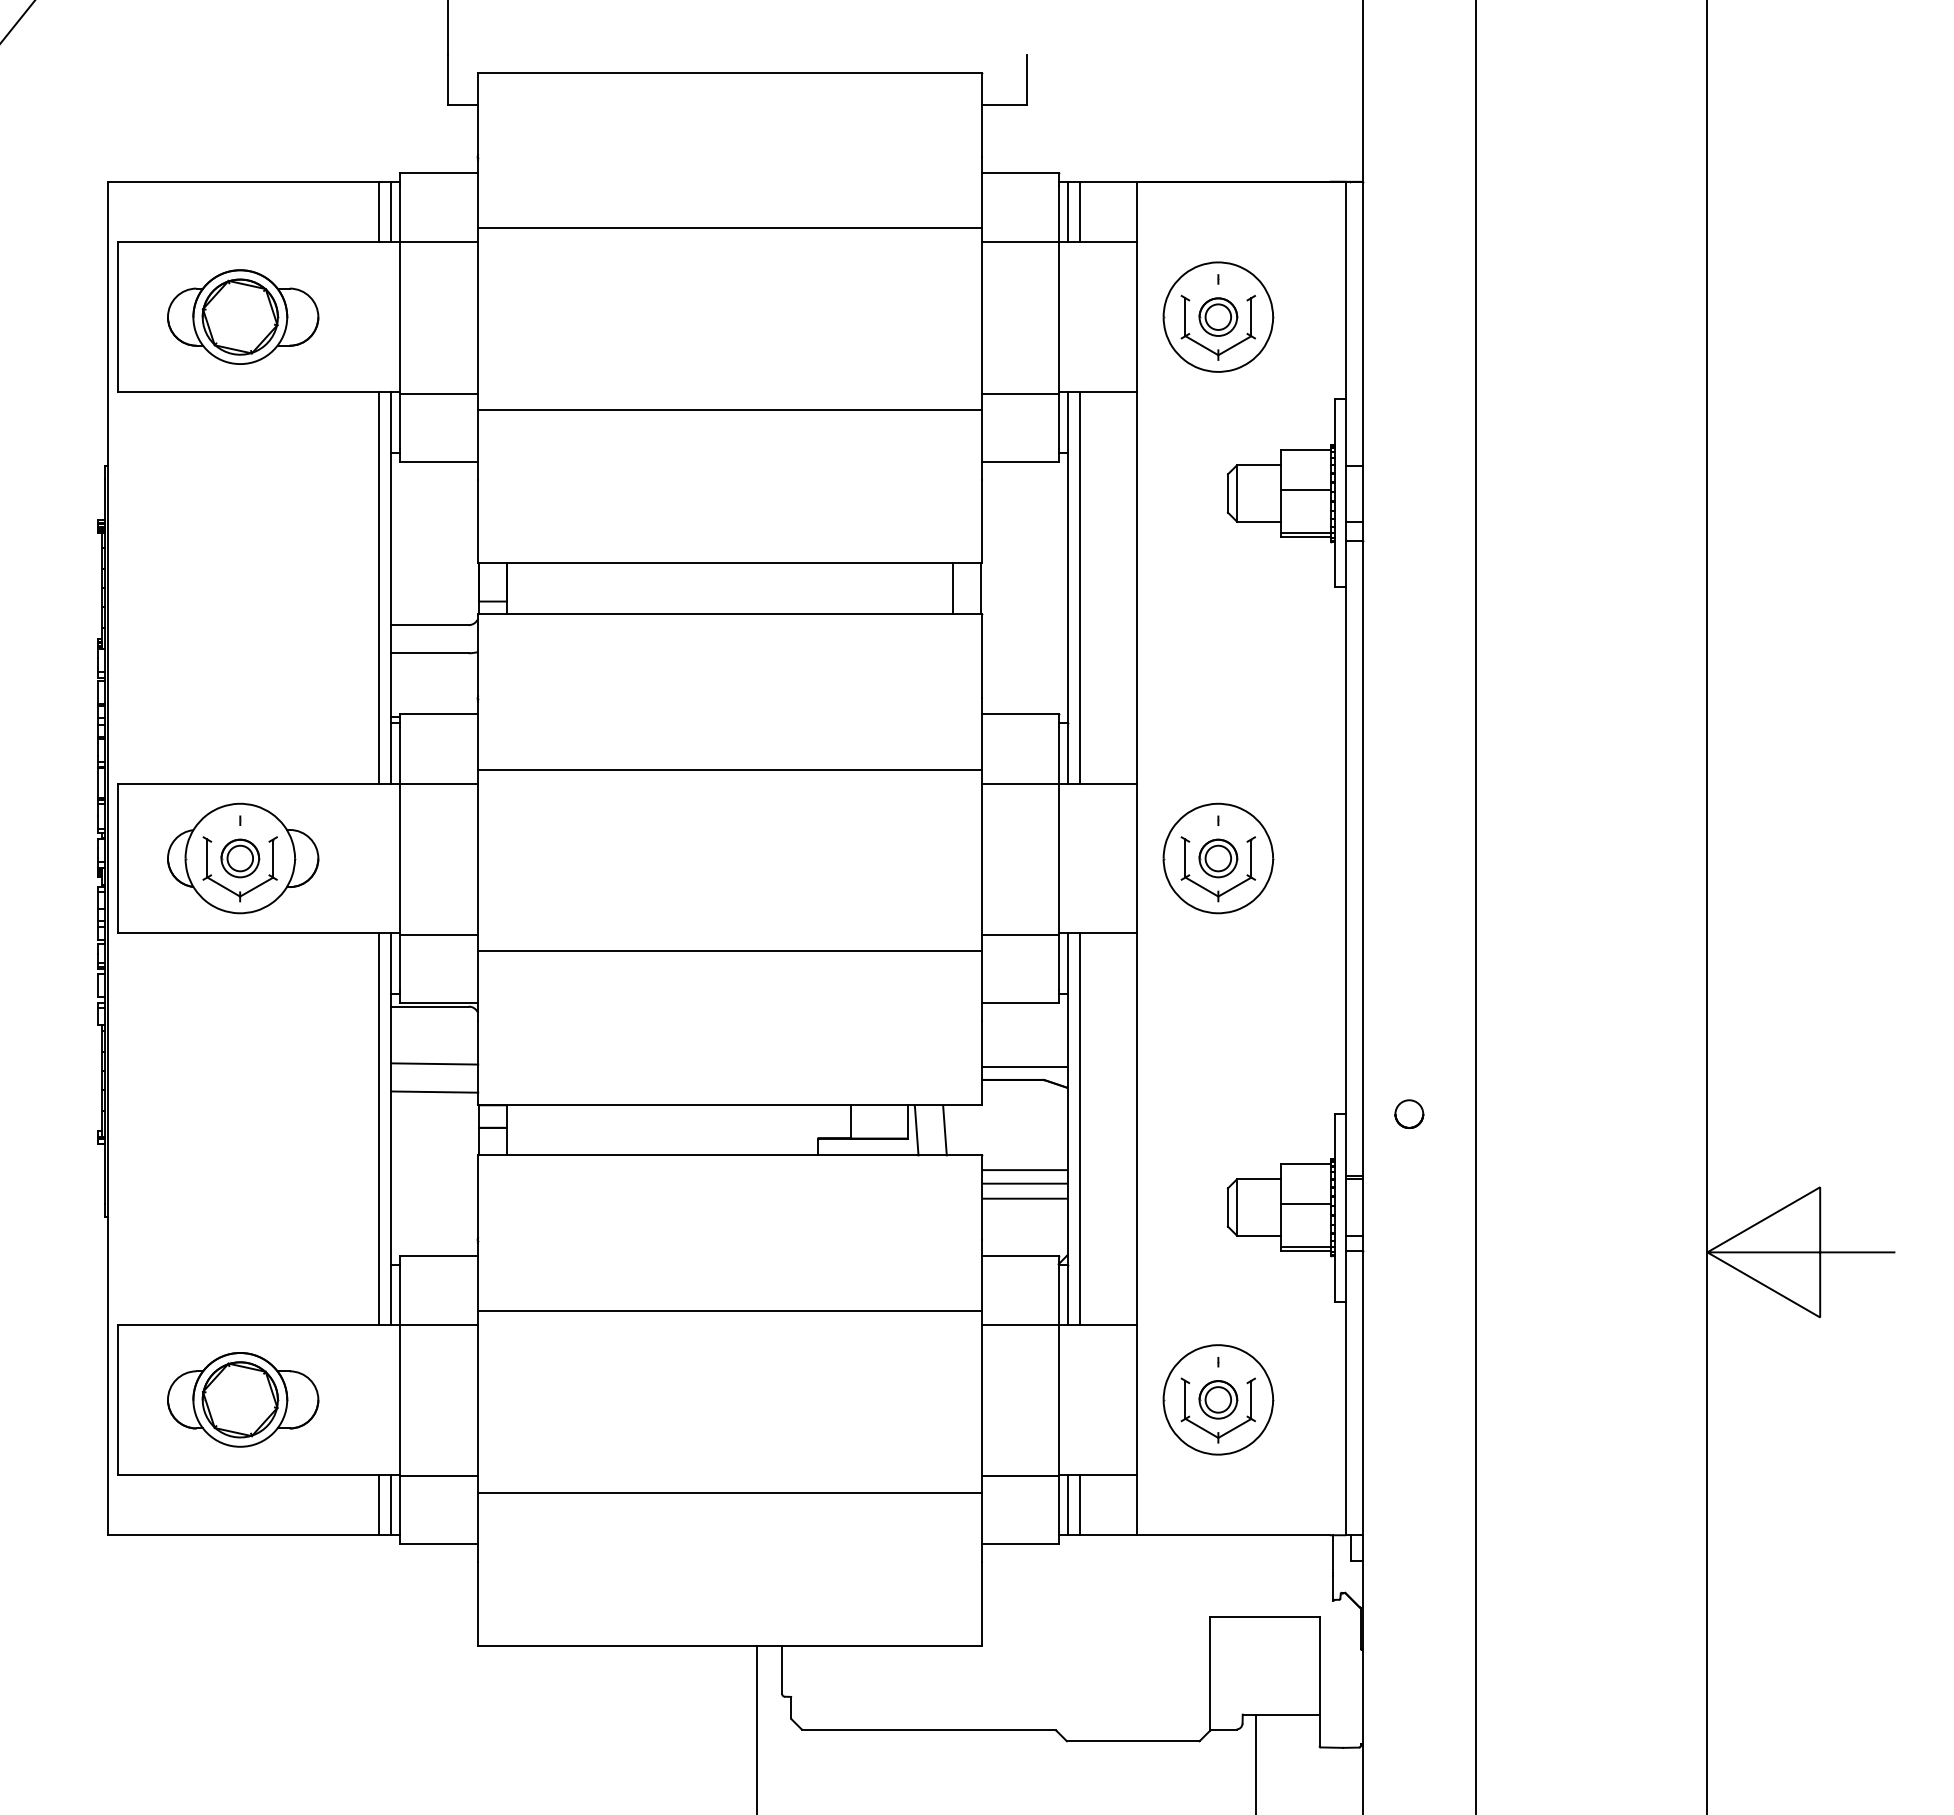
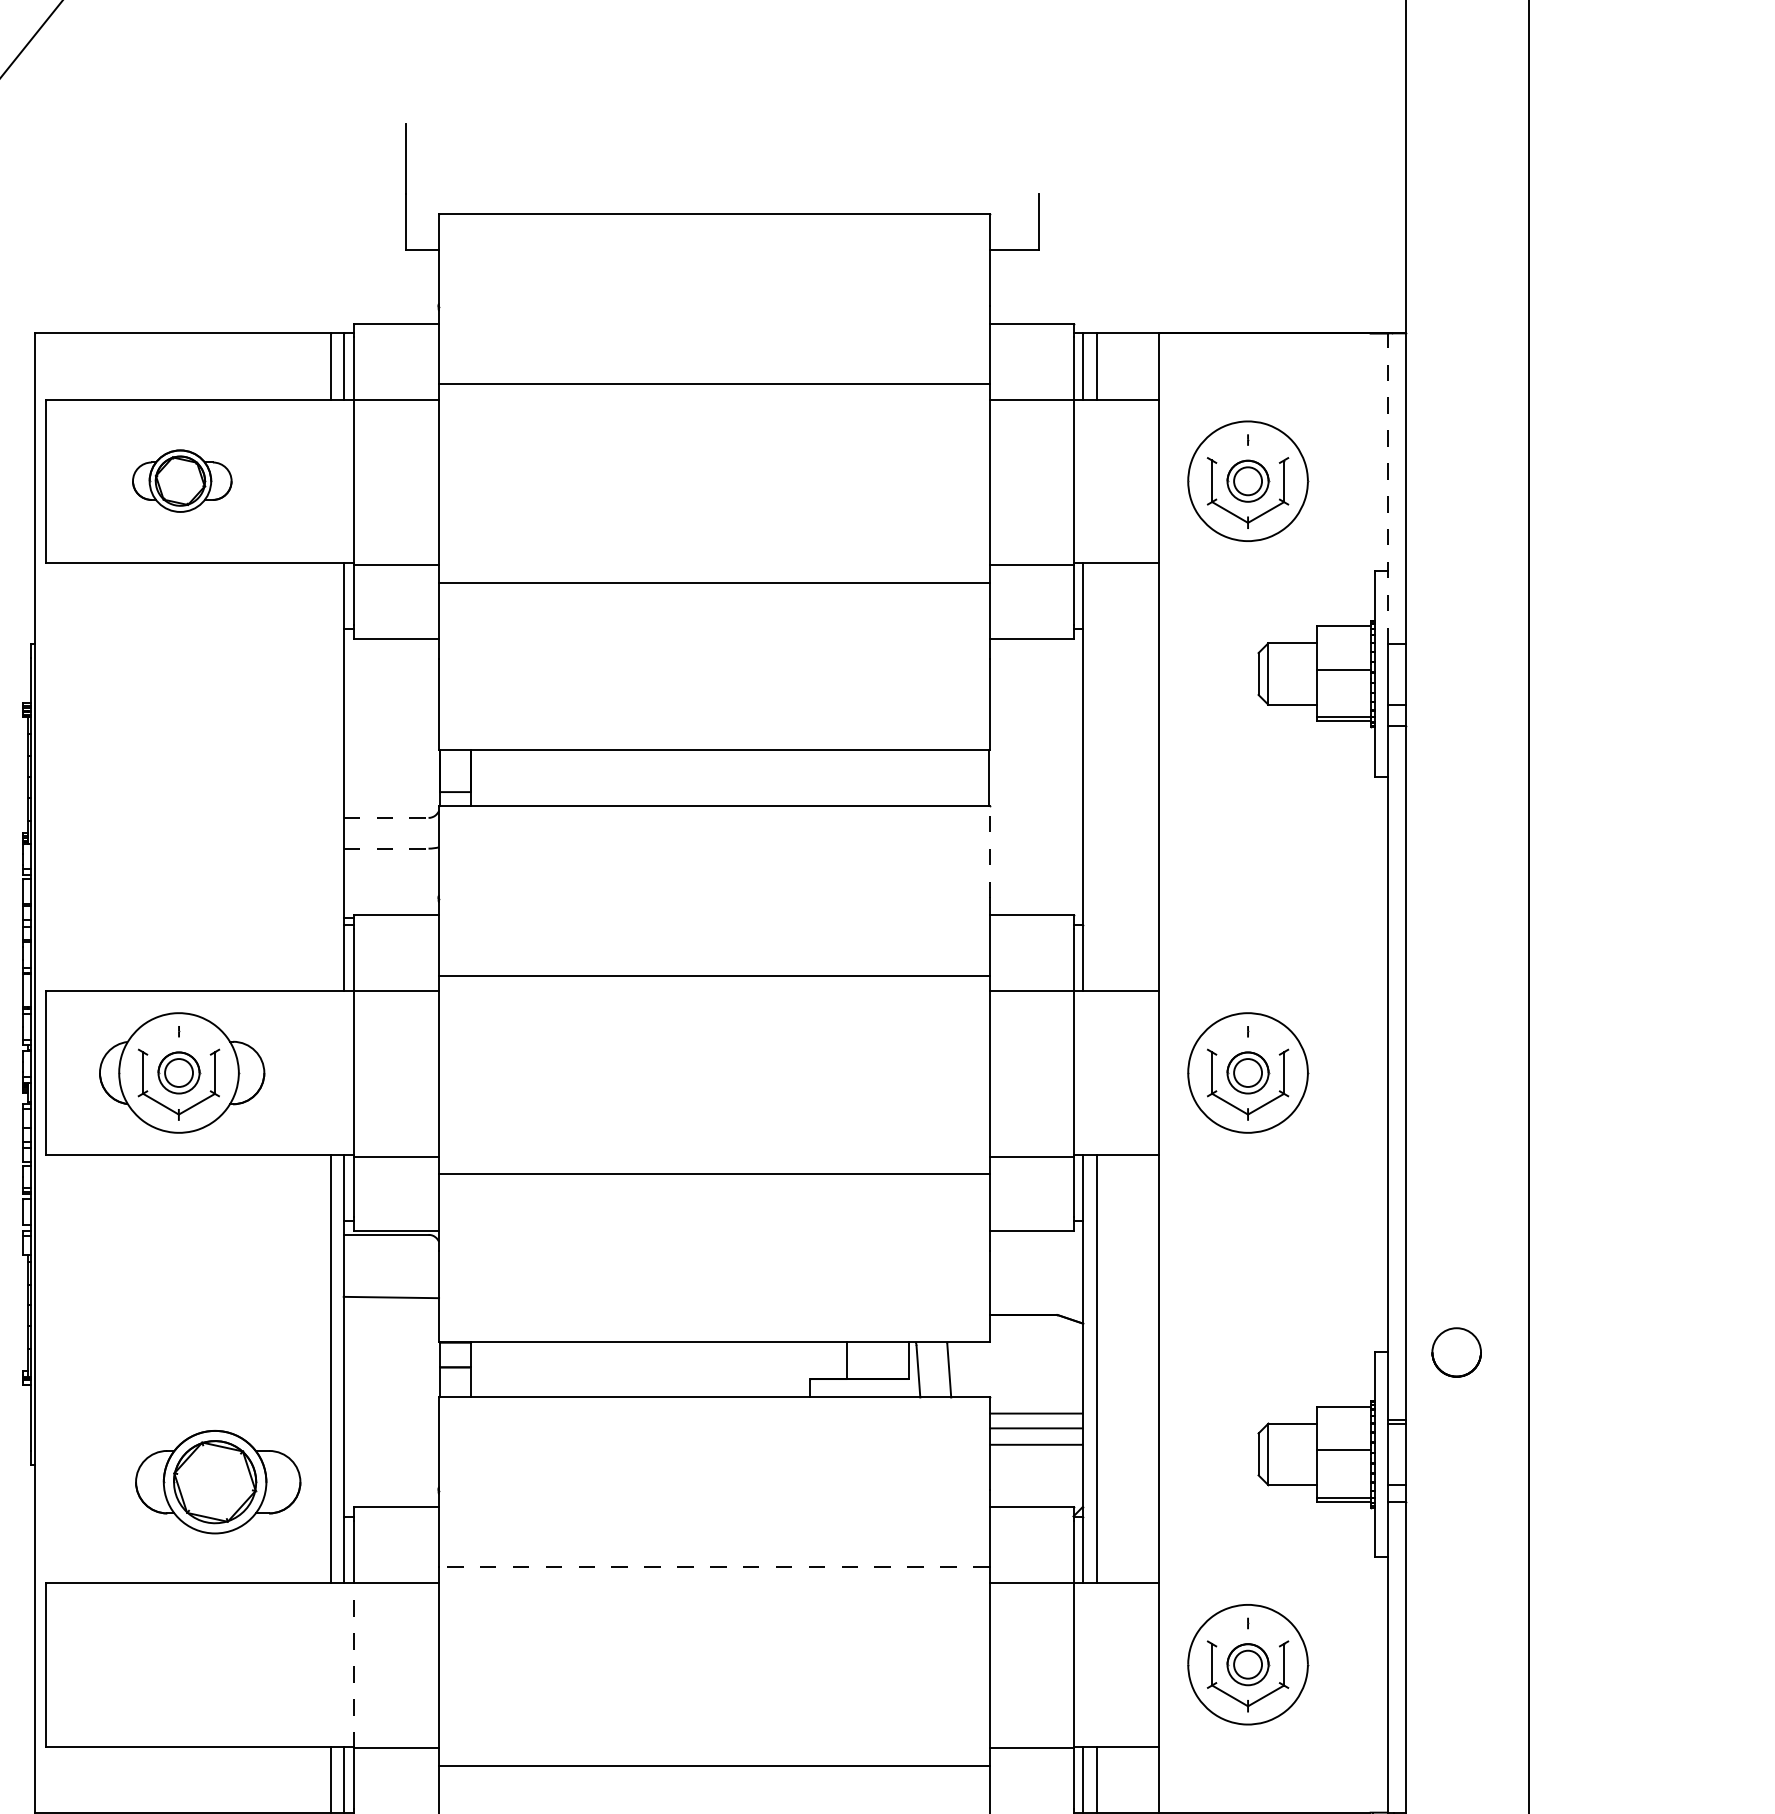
part: (243, 316) -> (182, 480), size x0.6
line: (1346, 323) -> (1388, 488), solid -> dashed
line: (378, 587) -> (330, 776), removed
line: (1079, 587) -> (1096, 776), removed
line: (952, 588) -> (957, 777), removed
line: (429, 625) -> (385, 818), solid -> dashed
line: (429, 653) -> (385, 848), solid -> dashed
line: (981, 655) -> (989, 851), solid -> dashed
line: (1024, 1066) -> (1036, 1300), removed
line: (434, 1091) -> (391, 1327), removed
part: (1409, 1113) -> (1456, 1351), size x1.6
line: (730, 1310) -> (714, 1566), solid -> dashed
part: (243, 1399) -> (218, 1481), moved
line: (400, 1400) -> (354, 1665), solid -> dashed

